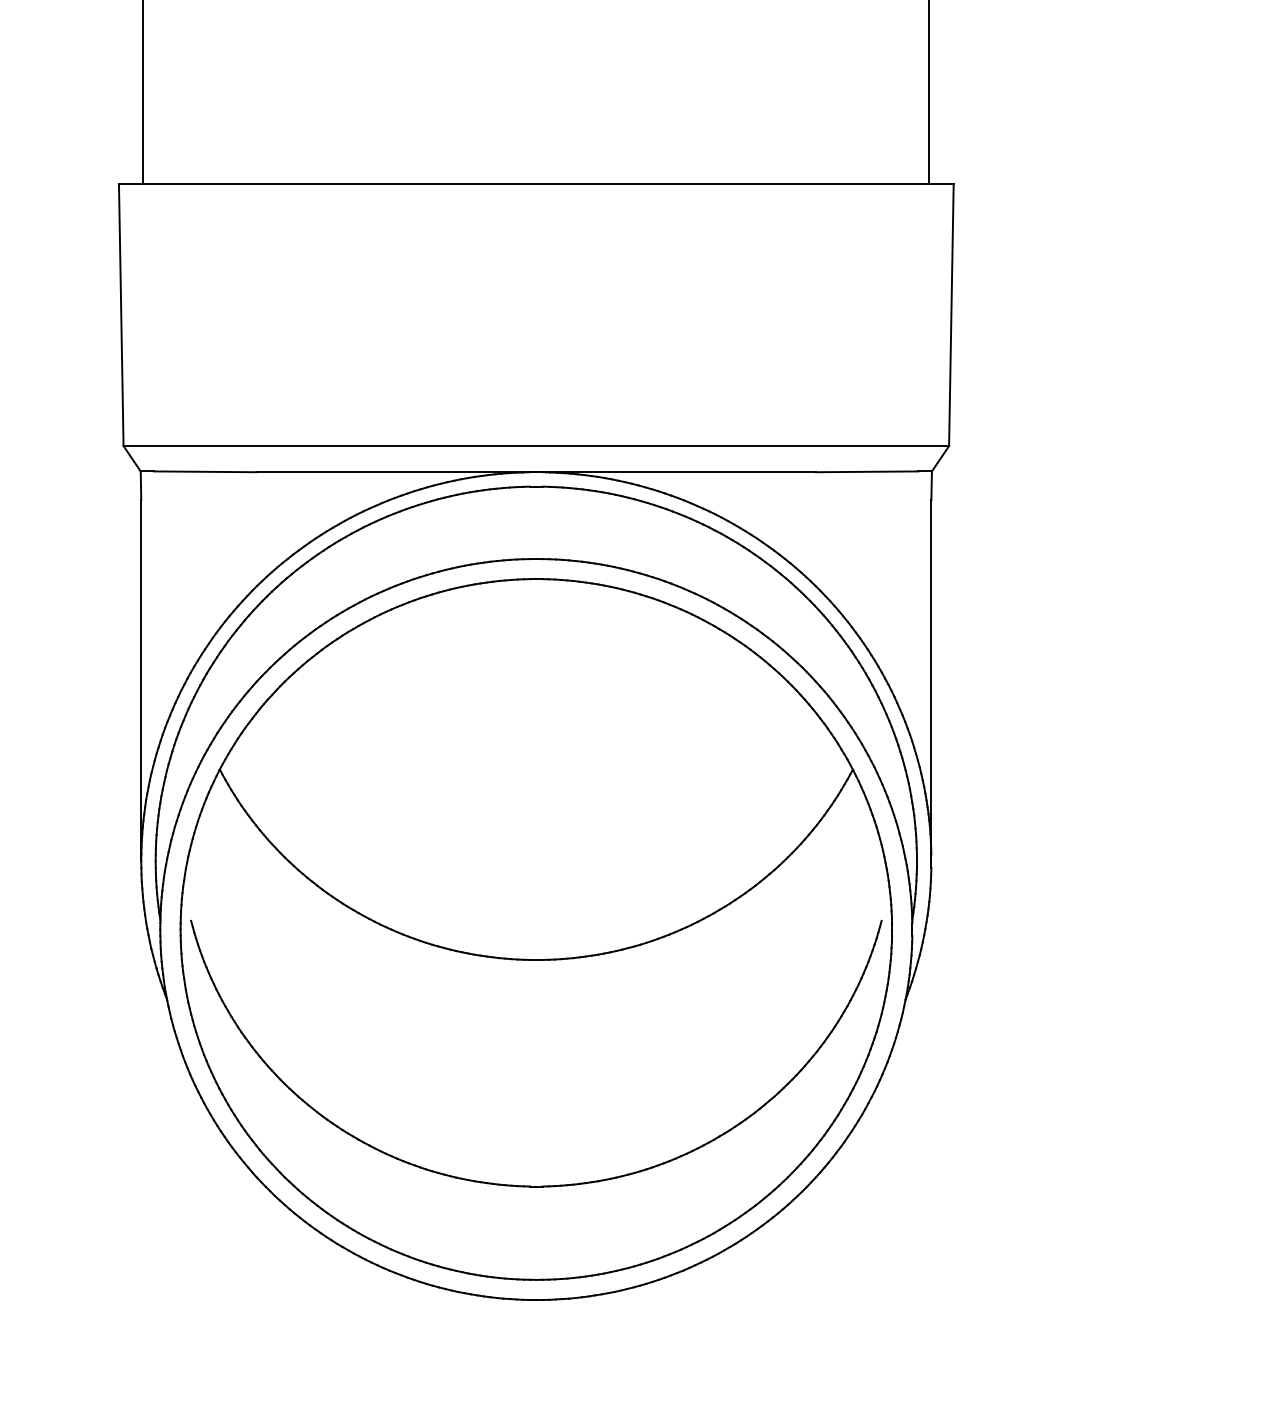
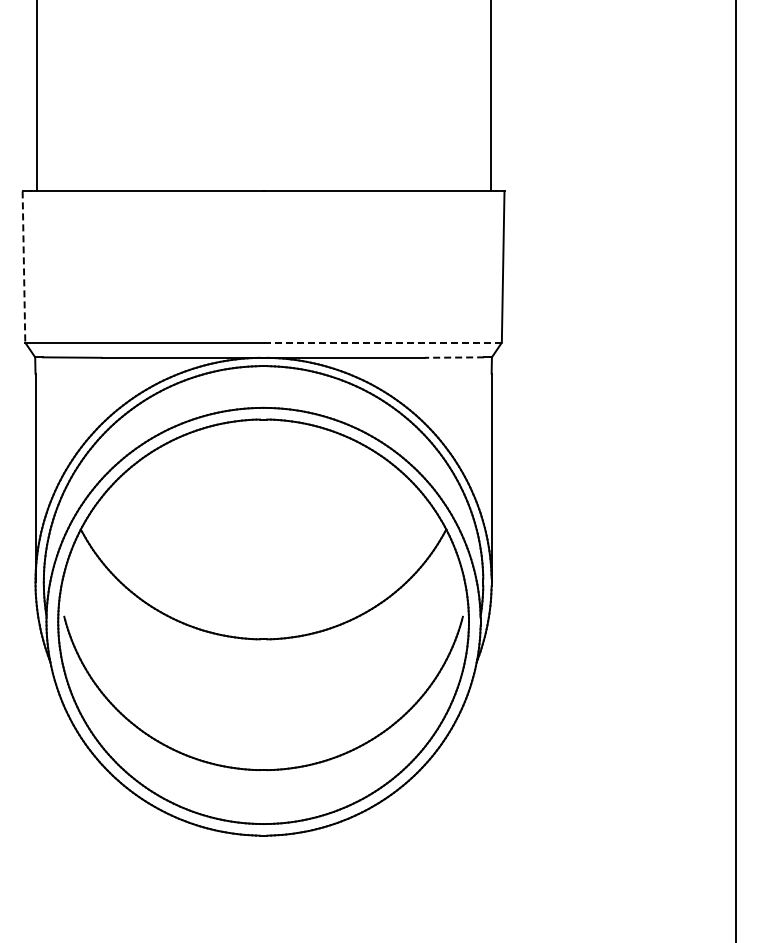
line: (120, 315) -> (23, 267), solid -> dashed
line: (742, 445) -> (382, 342), solid -> dashed
line: (867, 471) -> (454, 357), solid -> dashed

